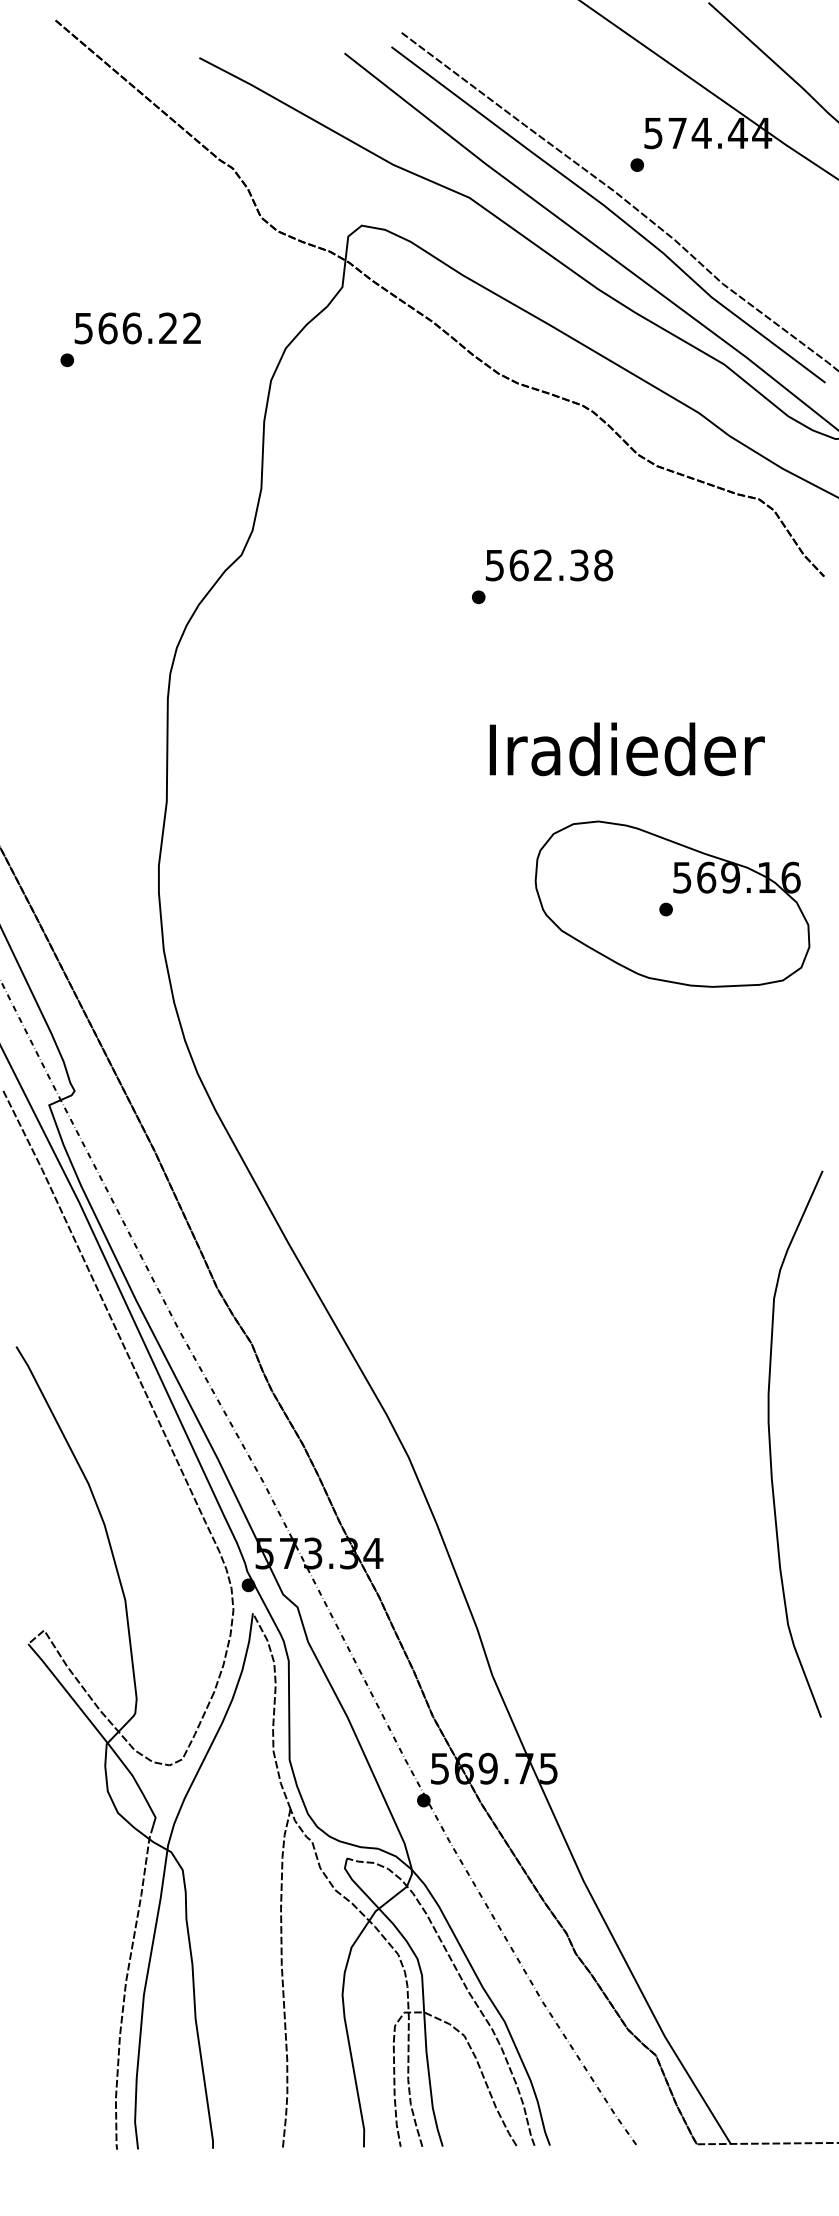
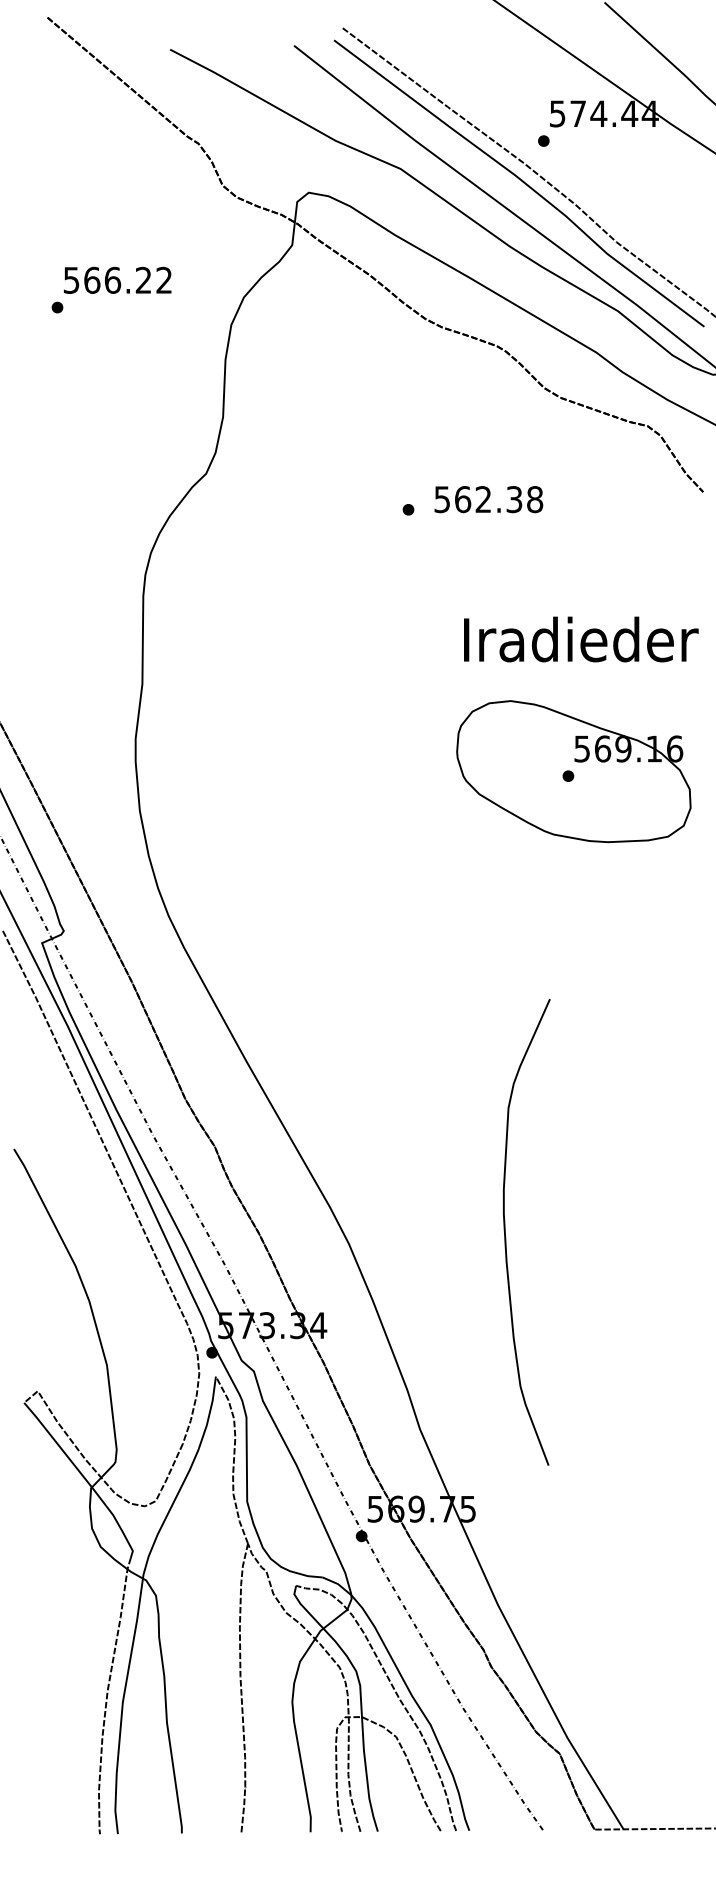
text: (549, 565) -> (488, 499), moved
text: (627, 749) -> (581, 639), moved
curve: (771, 1450) -> (506, 1237), moved

